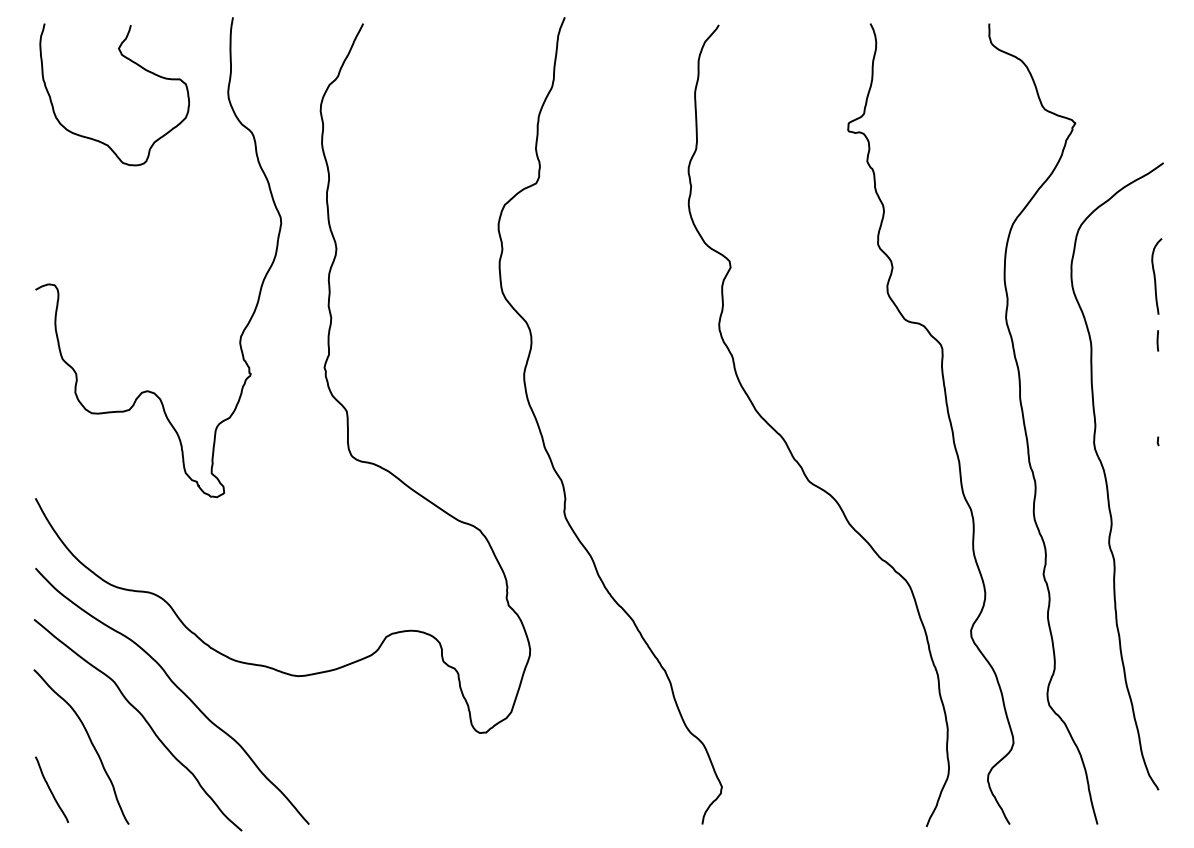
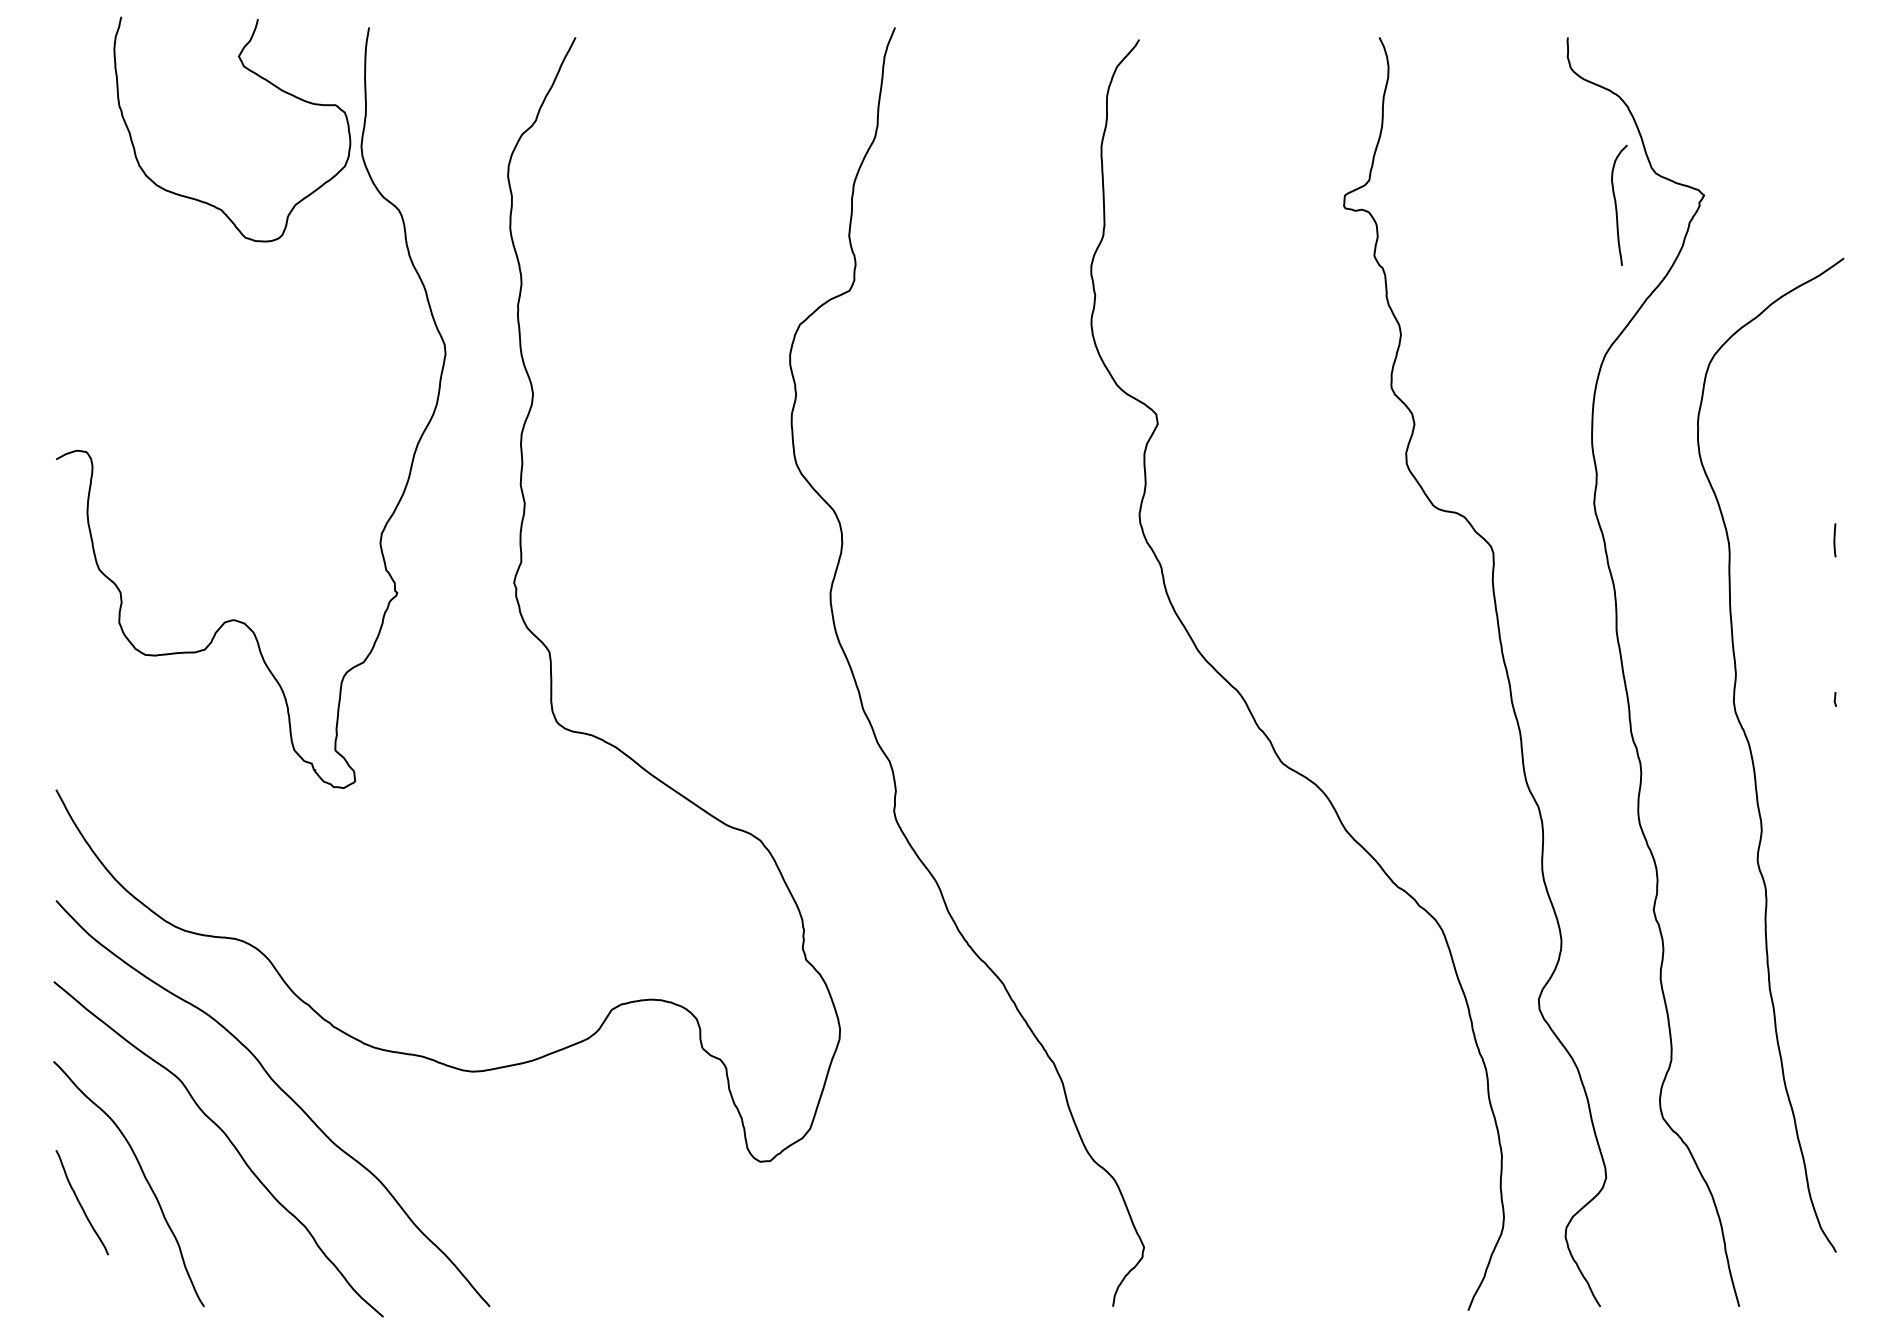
curve: (133, 63) -> (262, 80), moved
curve: (1155, 276) -> (1617, 205), moved
curve: (51, 790) -> (81, 1203), moved

